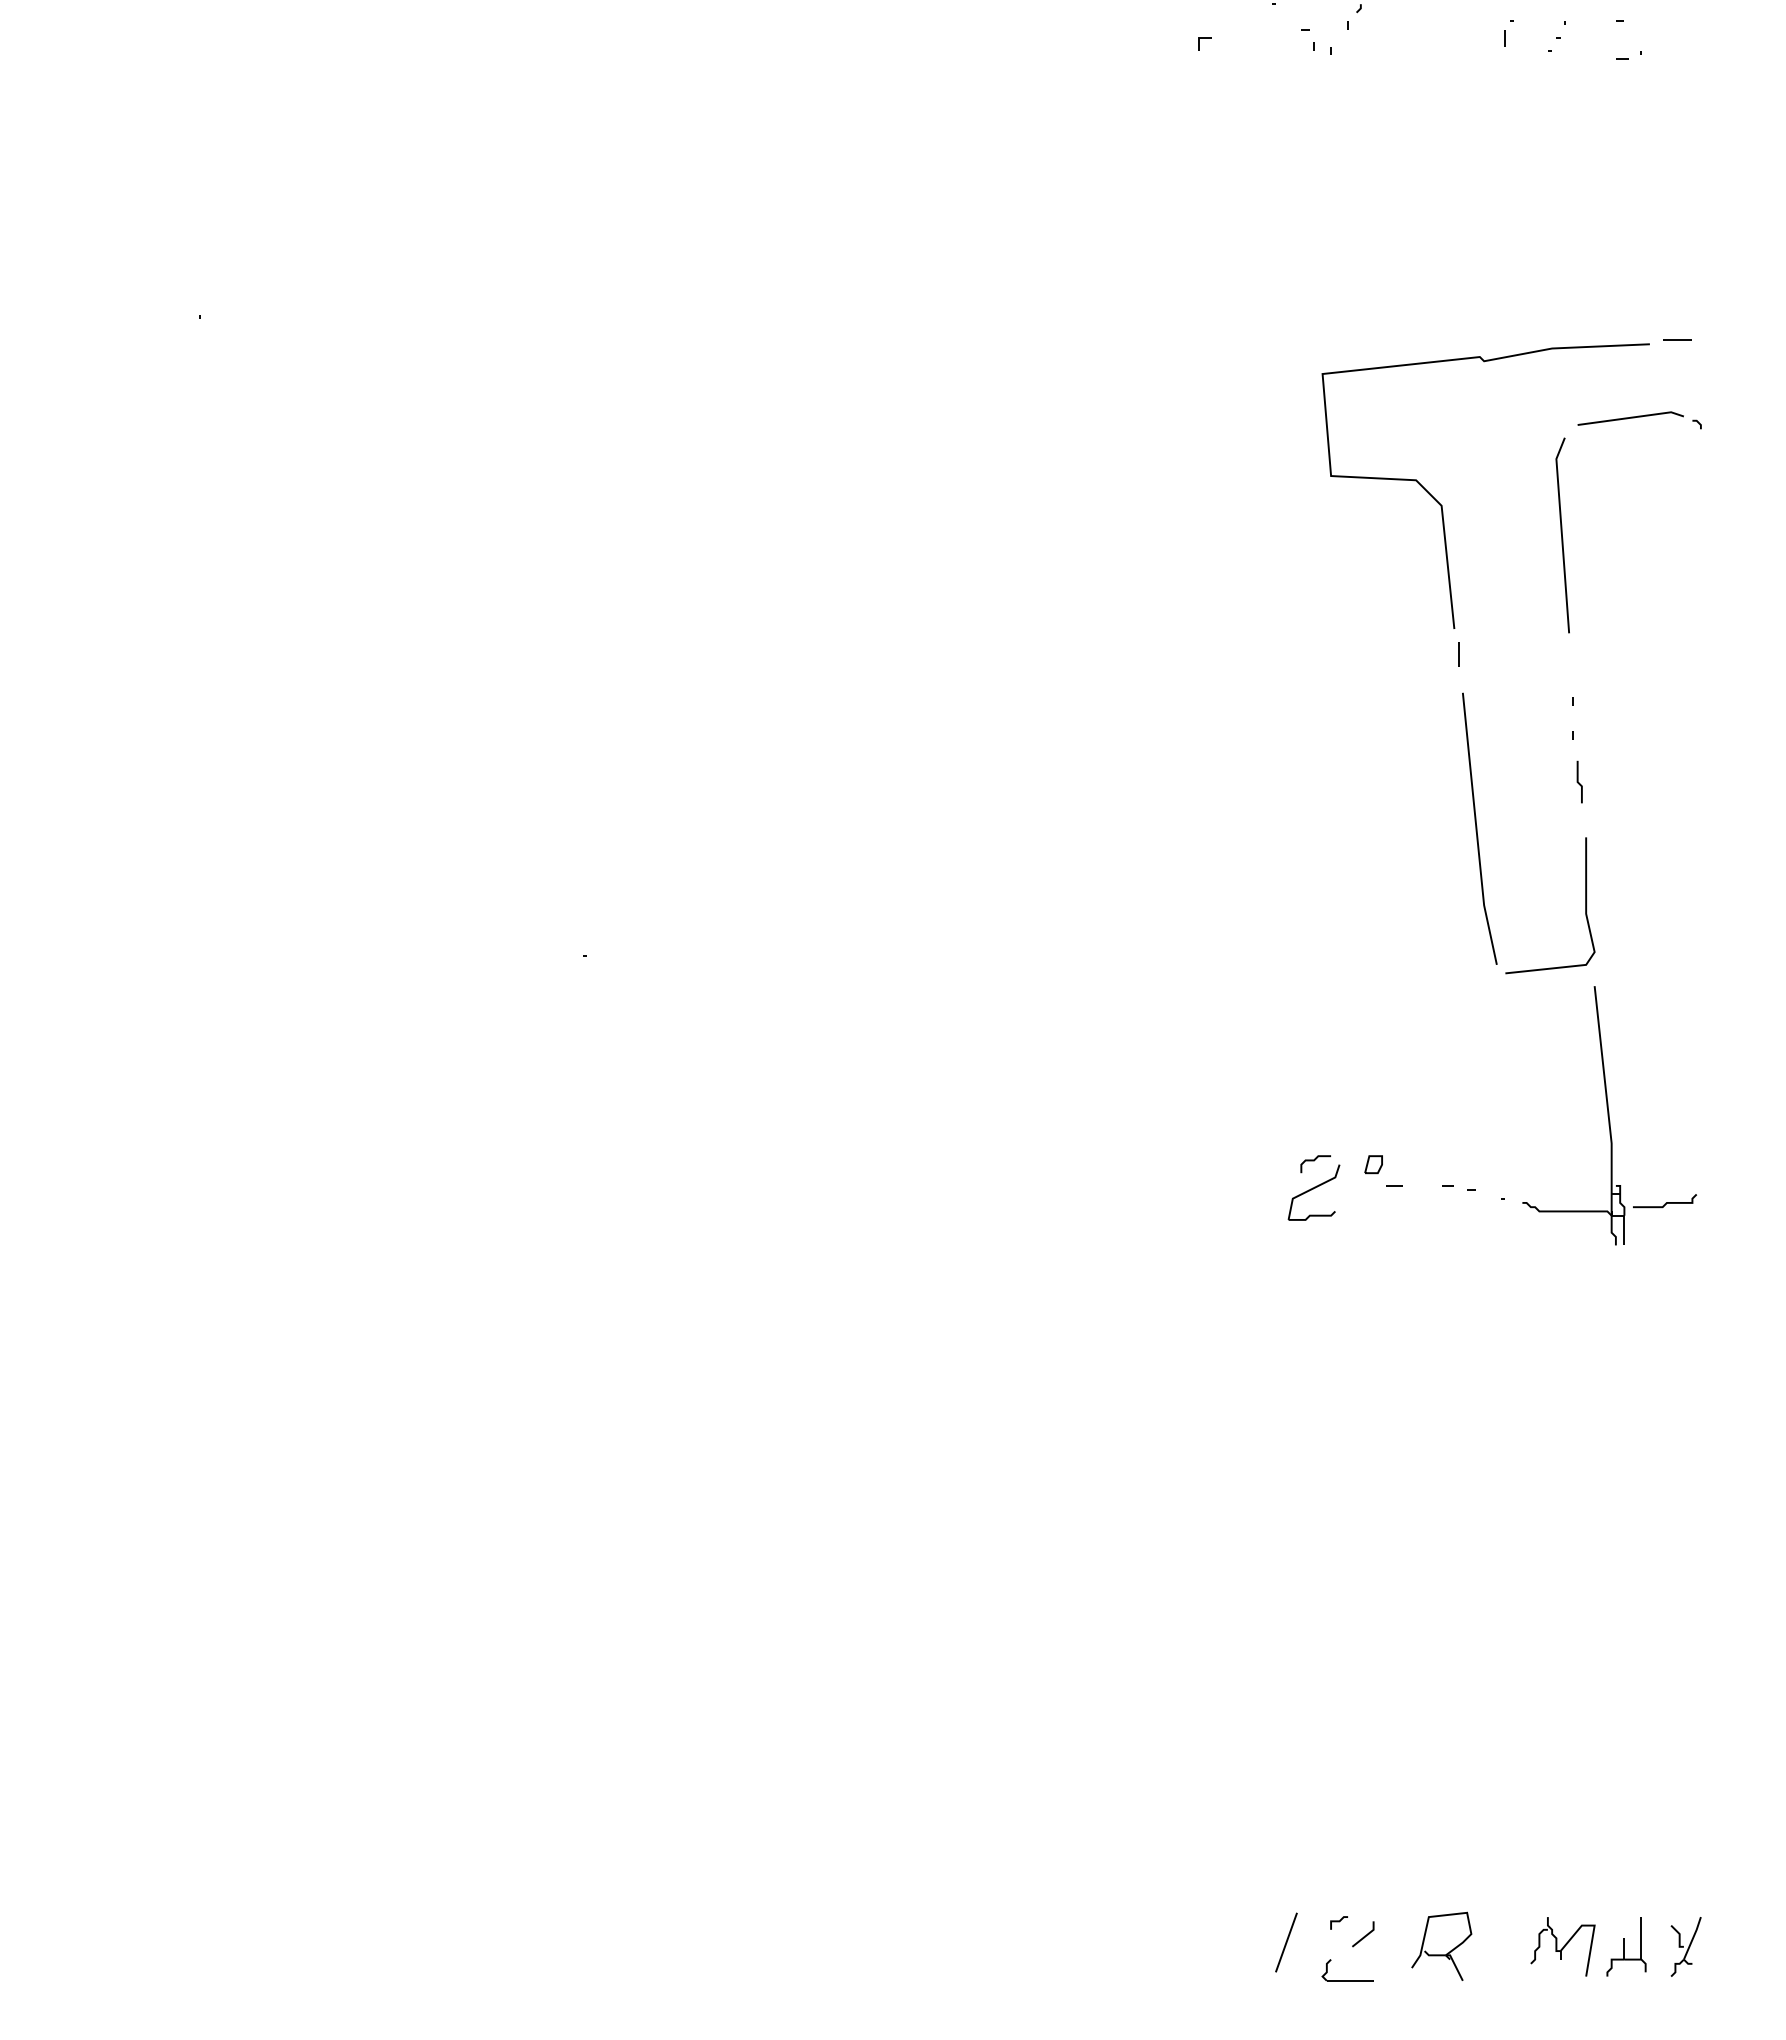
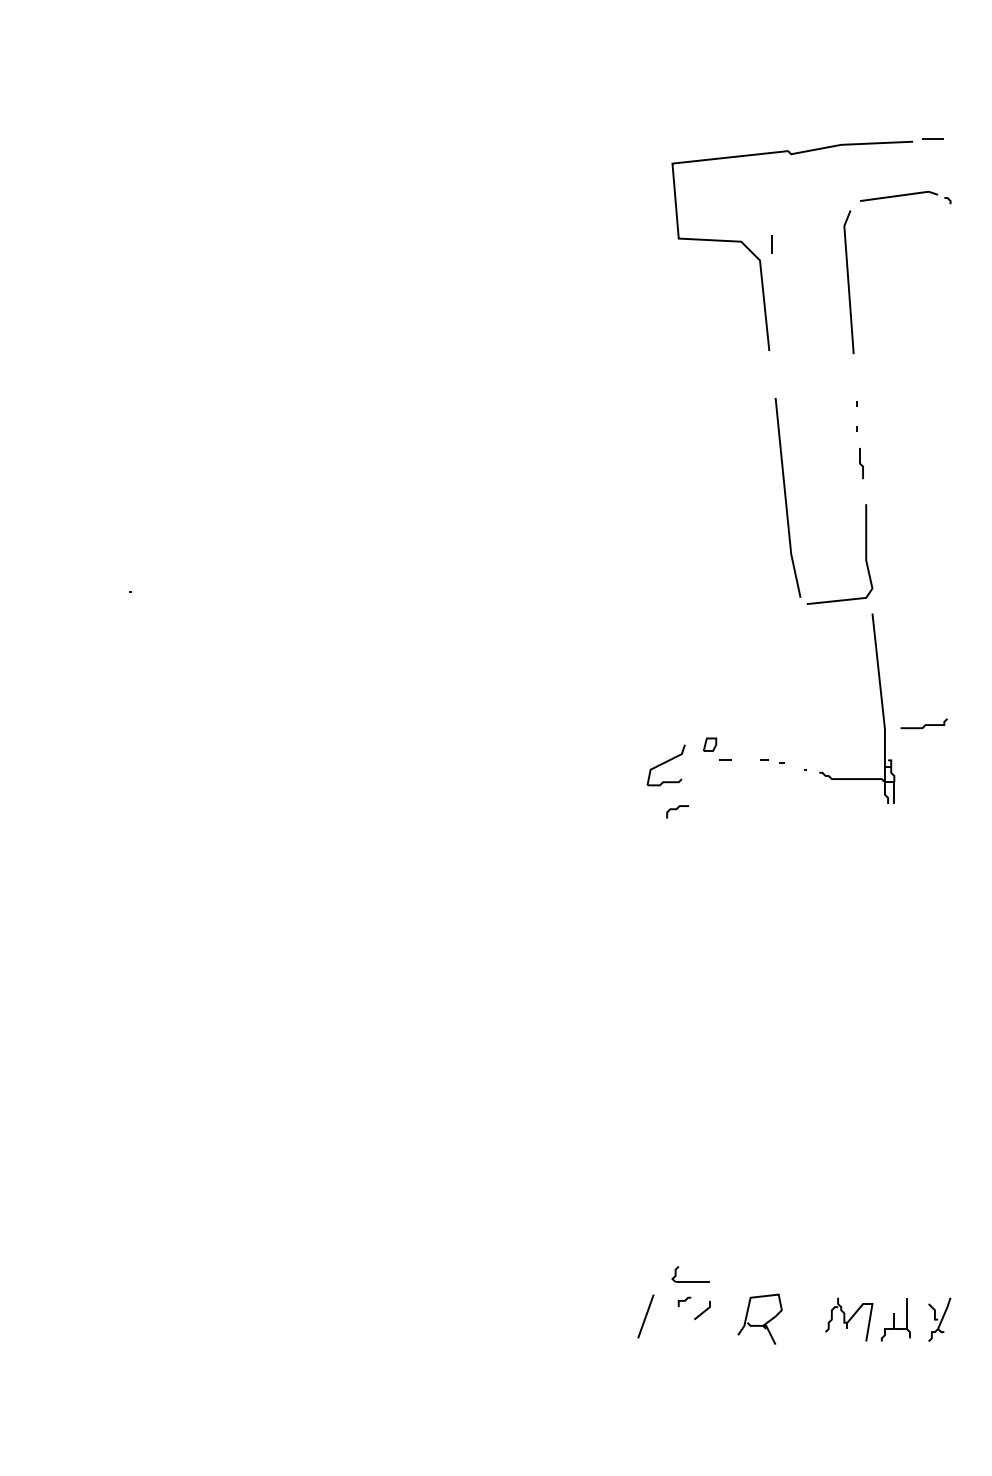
line: (1458, 654) -> (772, 244), moved
curve: (1314, 1161) -> (676, 810), moved
curve: (1665, 1202) -> (924, 724), moved
part: (1347, 1980) -> (690, 1281), moved

